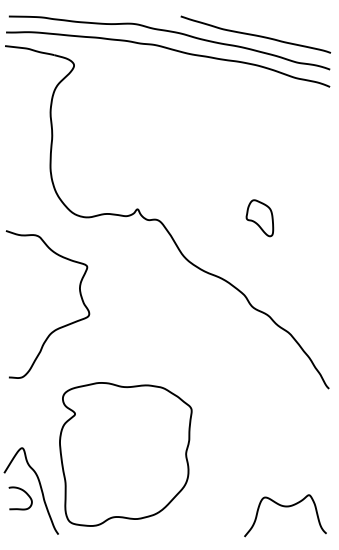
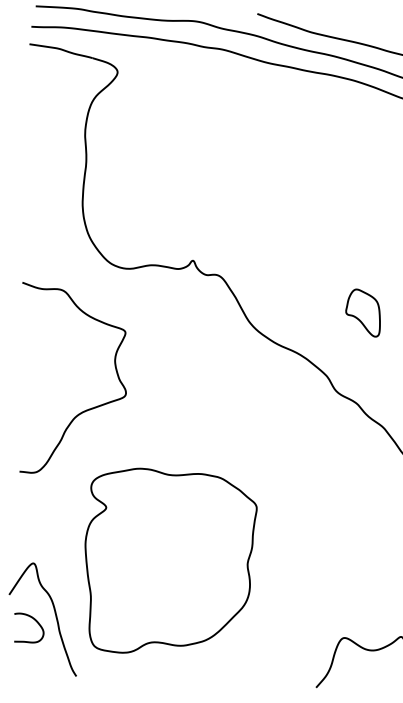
part: (259, 218) -> (362, 313), moved
part: (125, 454) -> (169, 562), moved

